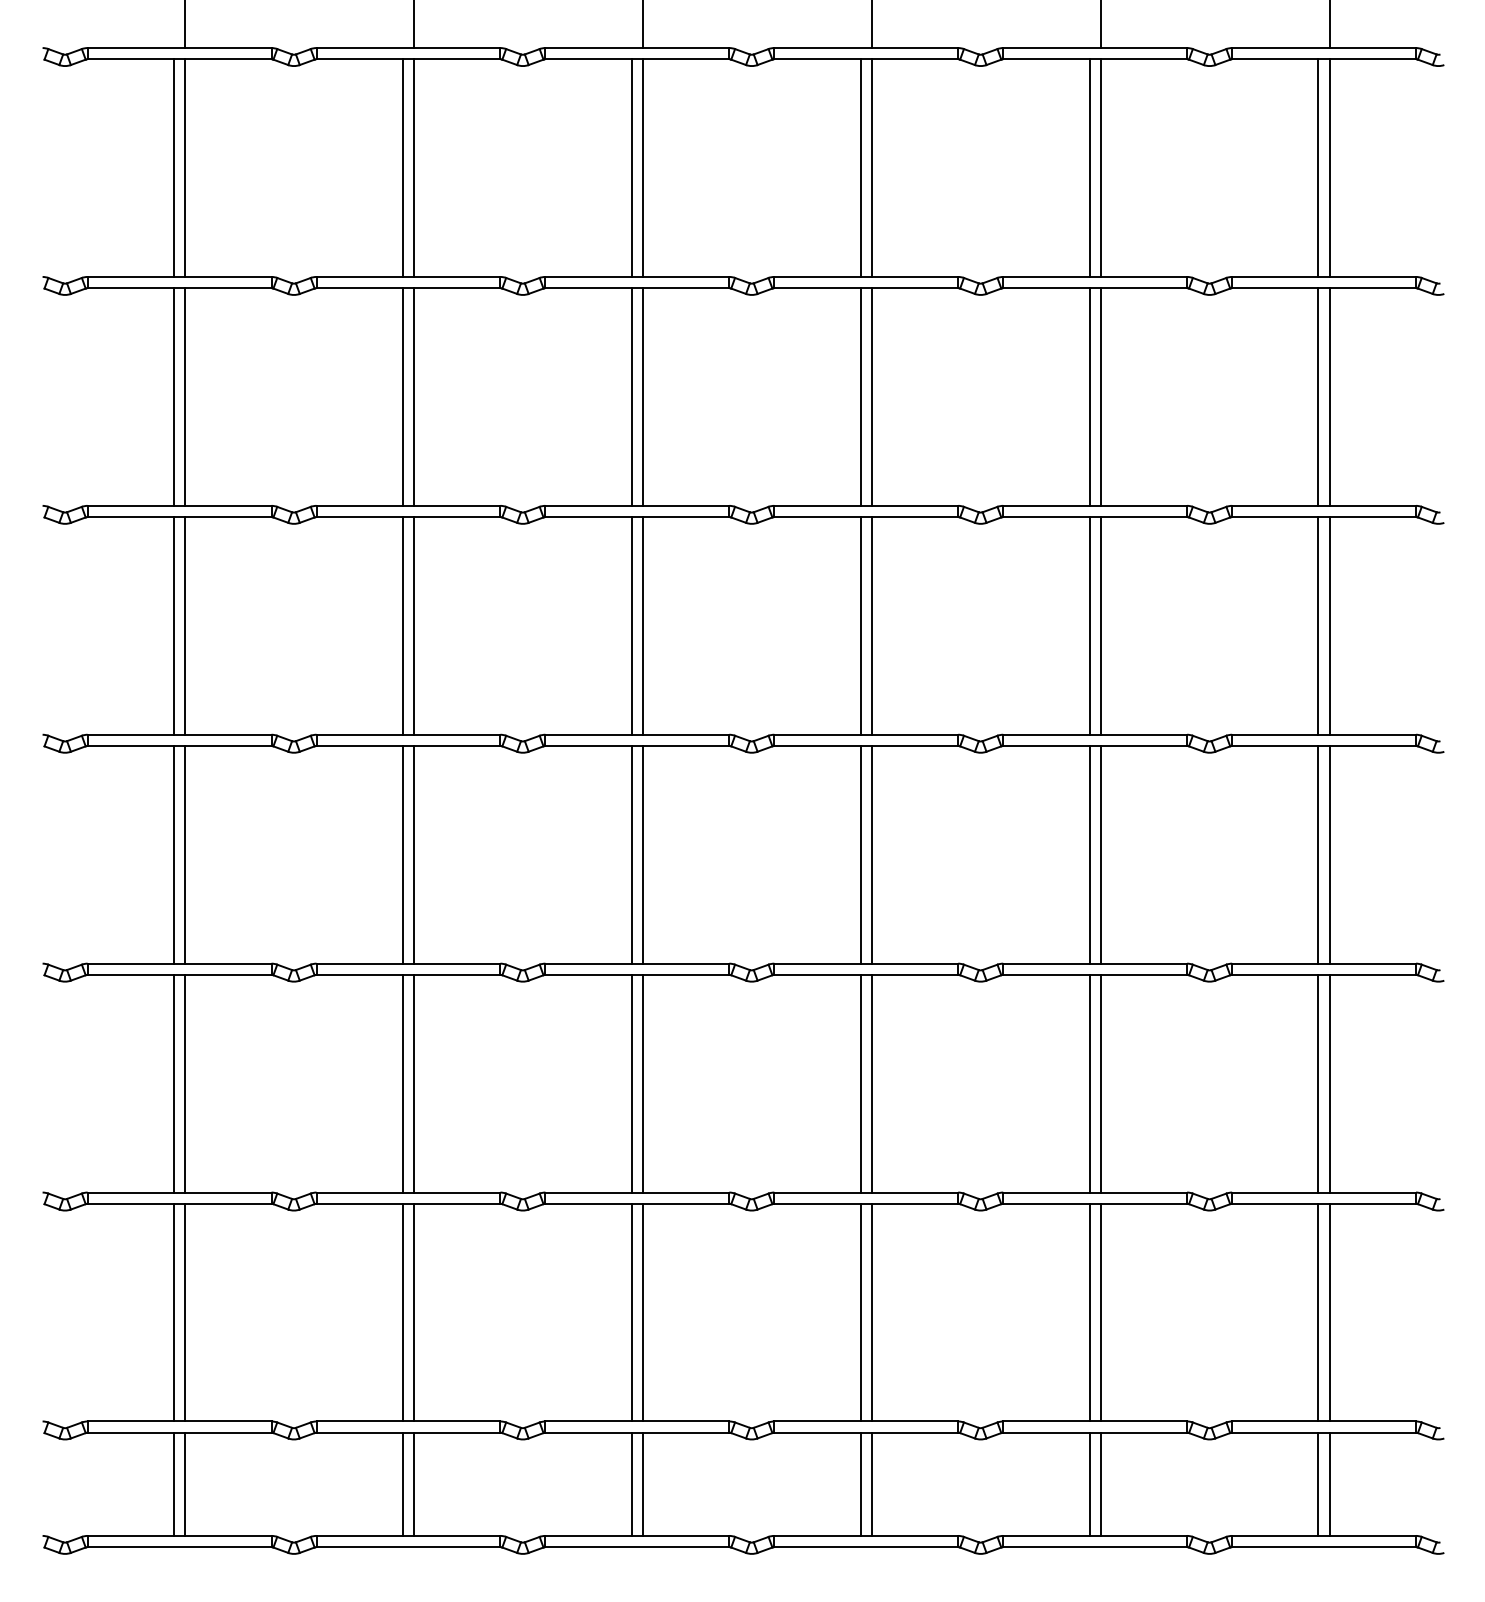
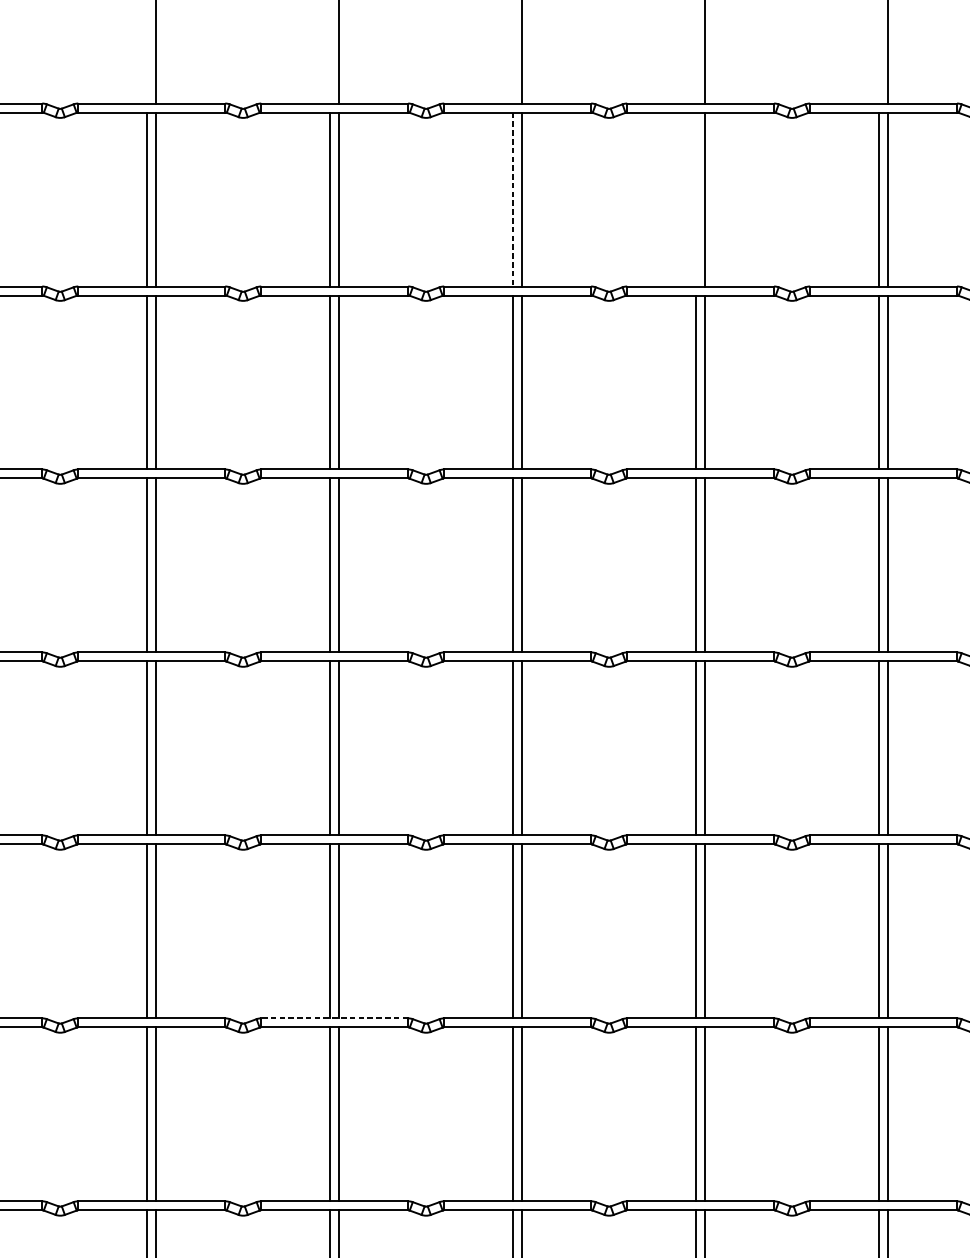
line: (1089, 167) -> (696, 199), removed
line: (860, 168) -> (513, 199), solid -> dashed
line: (637, 1192) -> (334, 1018), solid -> dashed

